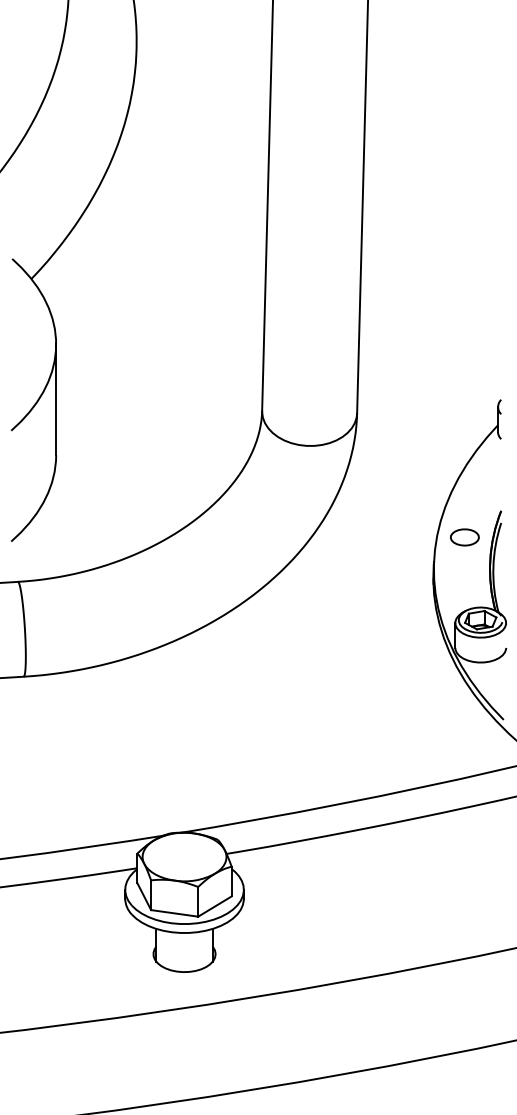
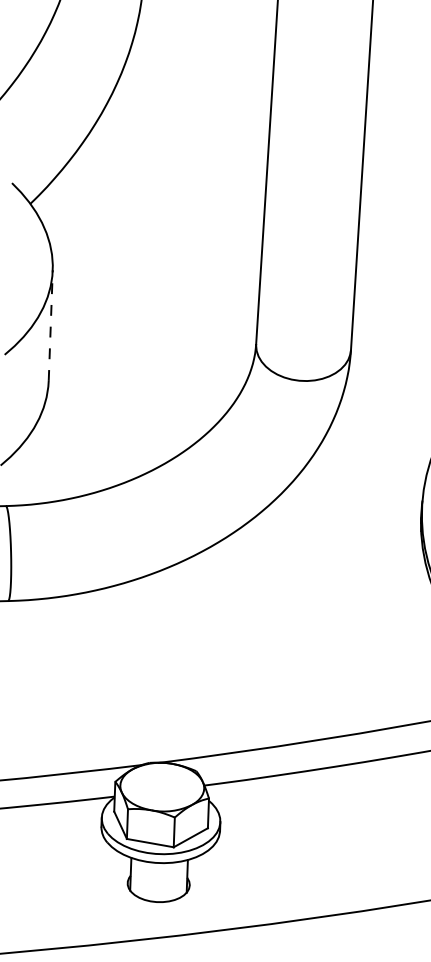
line: (56, 399) -> (51, 325), solid -> dashed

